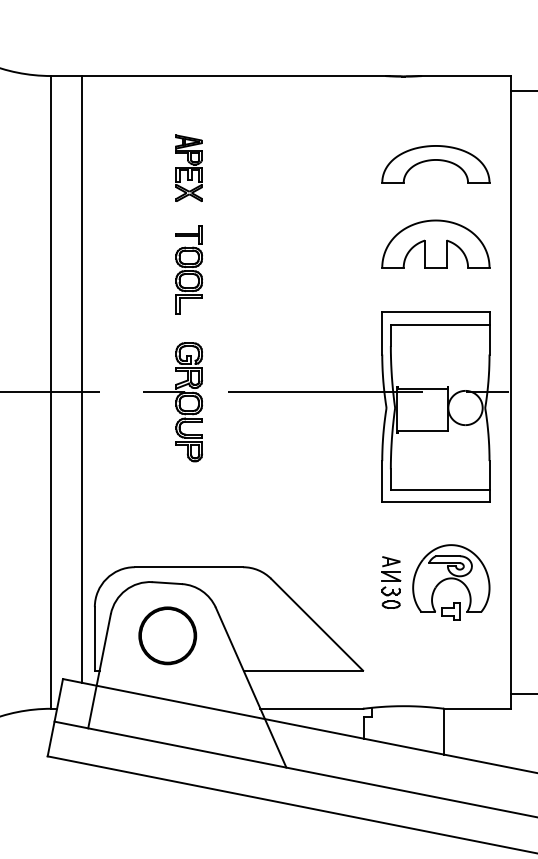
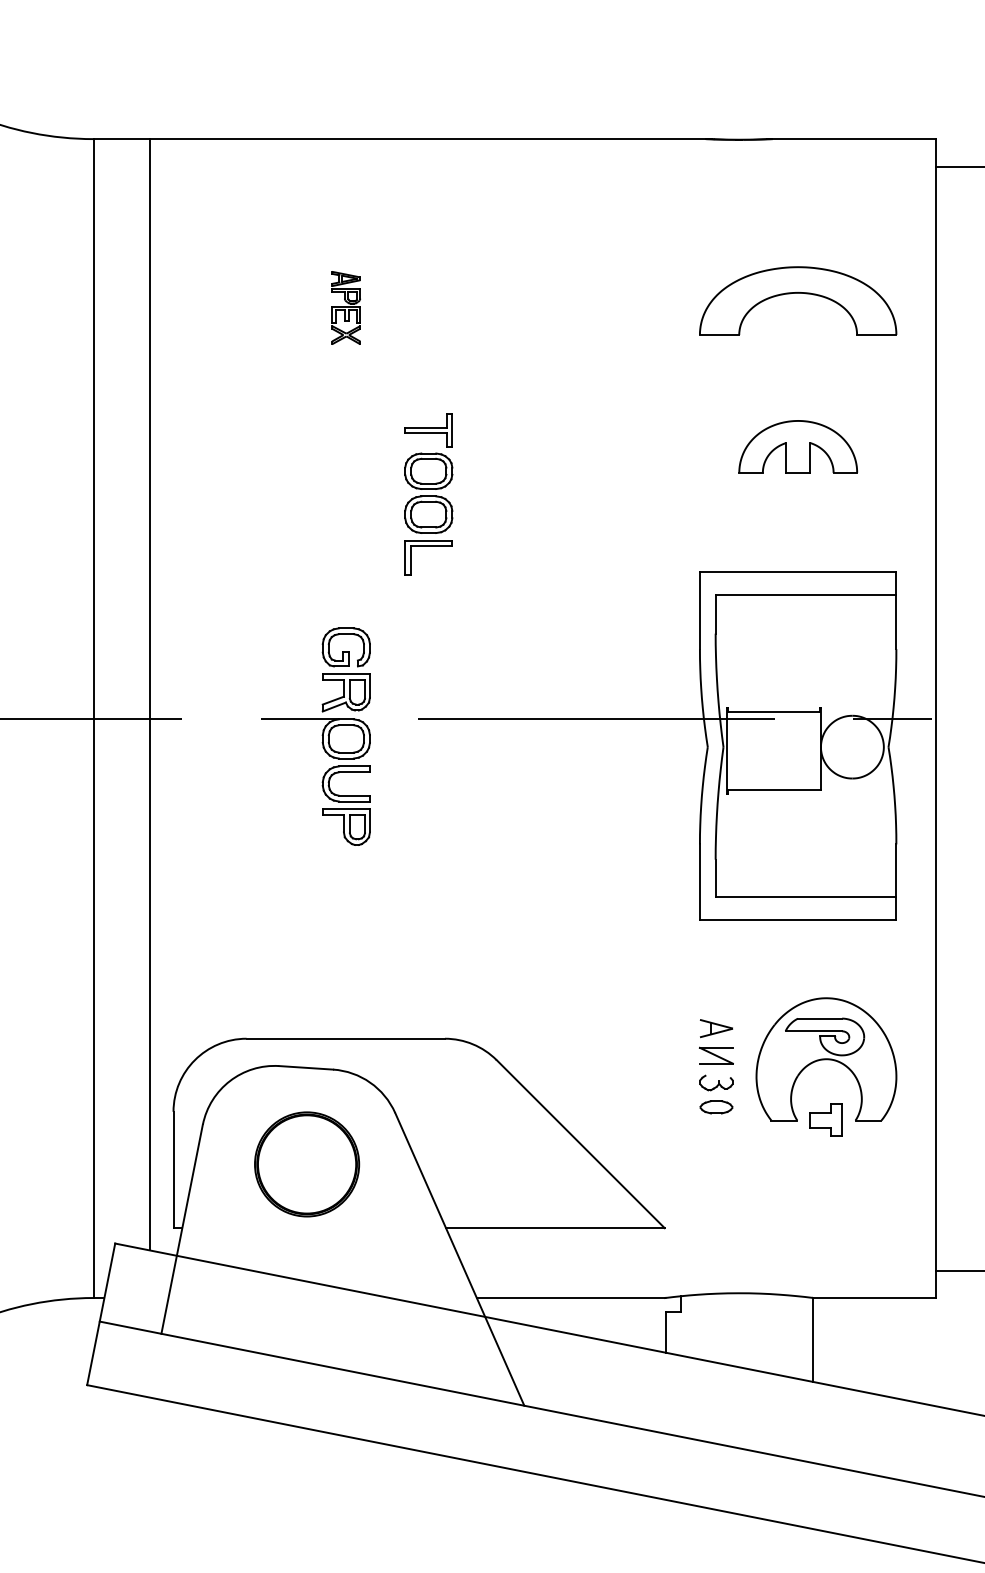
part: (188, 167) -> (345, 306), size x0.6
part: (435, 243) -> (797, 445), size x0.6
part: (188, 269) -> (427, 493), moved

